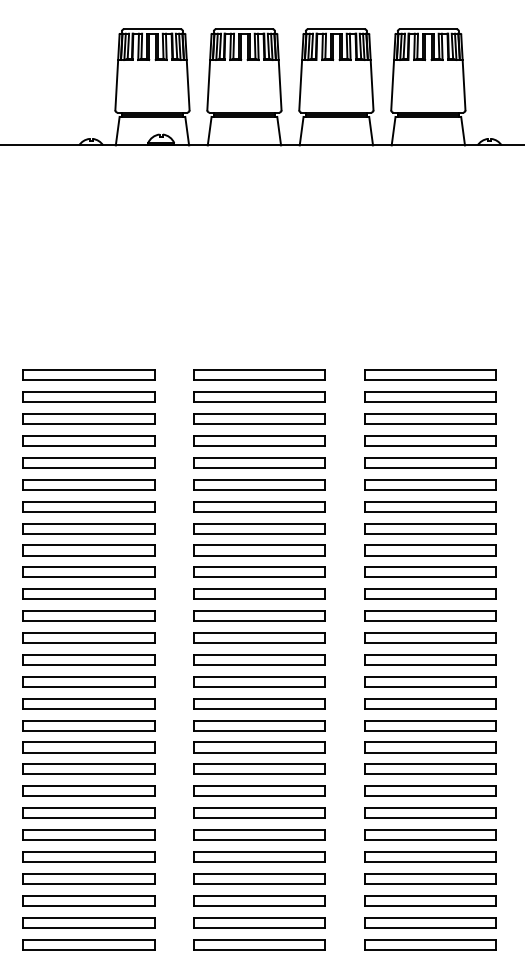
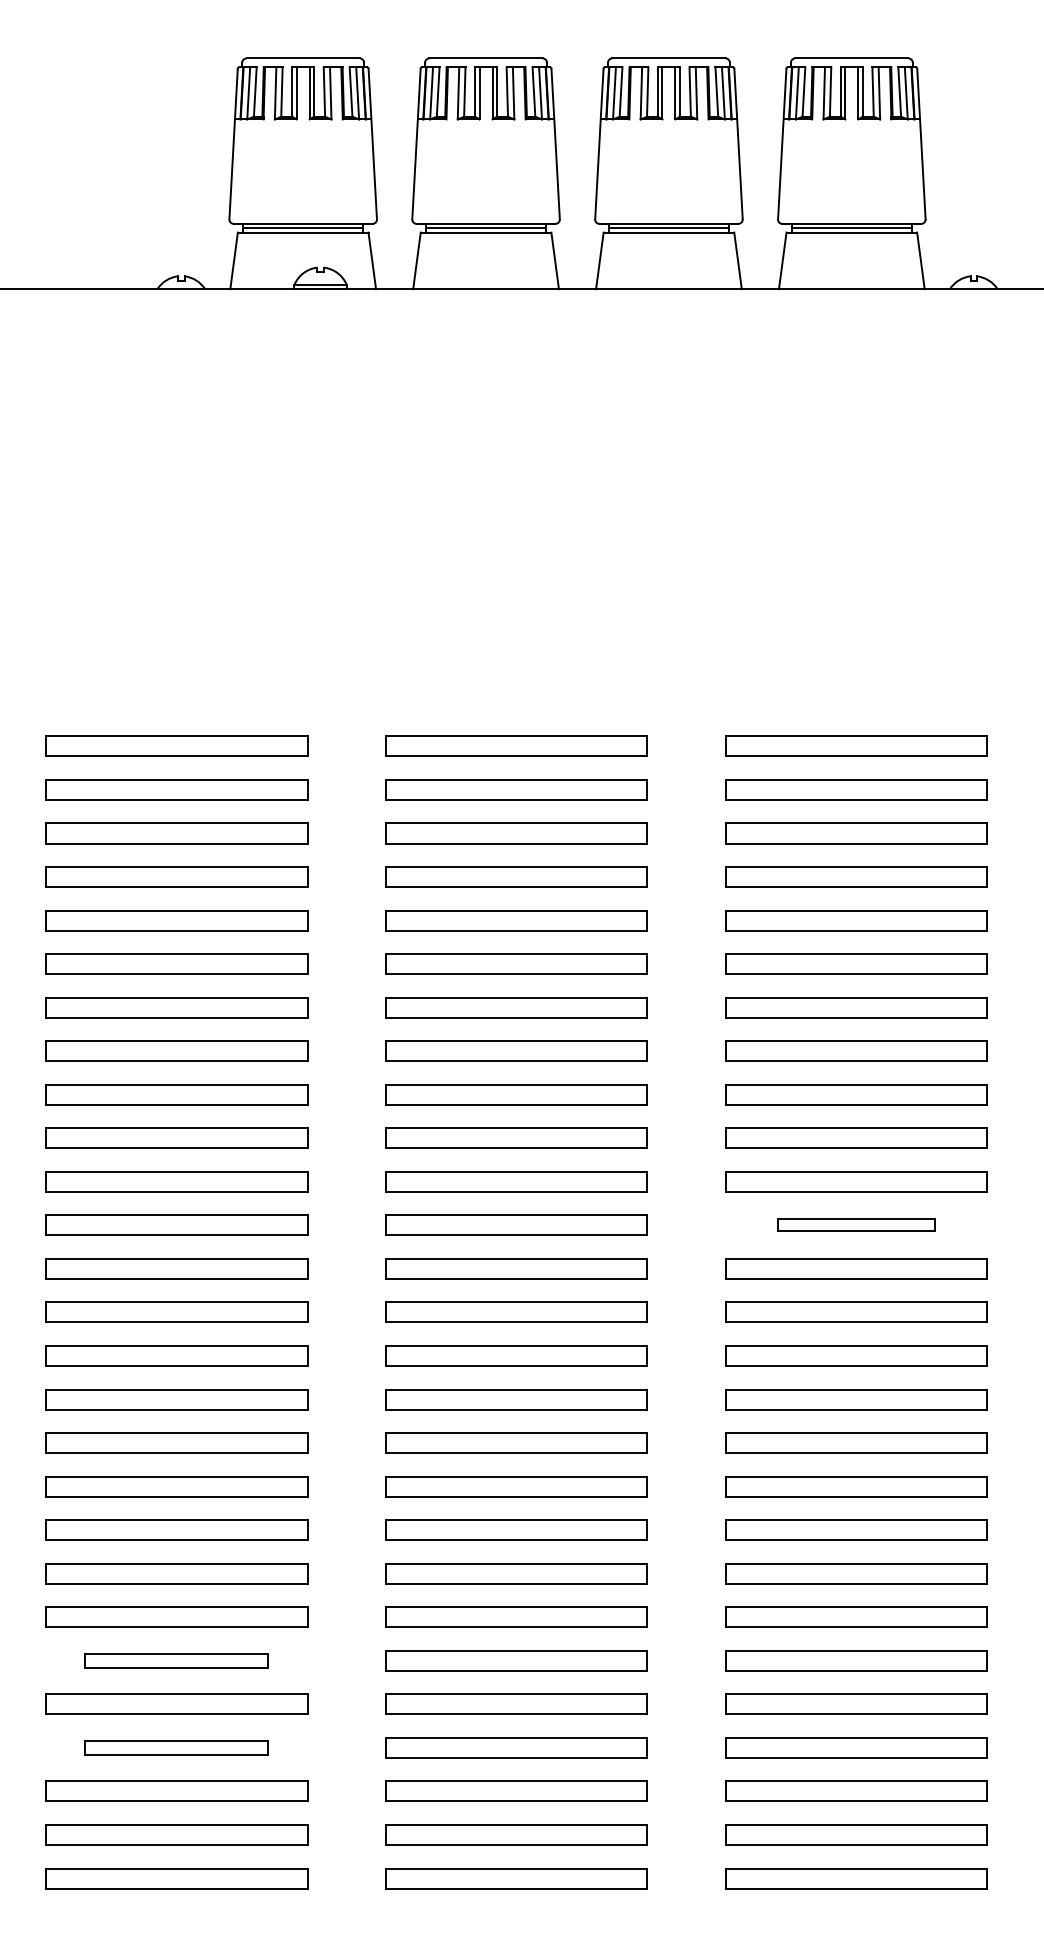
part: (430, 615) -> (856, 1224), size x0.6
part: (88, 834) -> (175, 1659), size x0.7
part: (88, 878) -> (175, 1747), size x0.7

